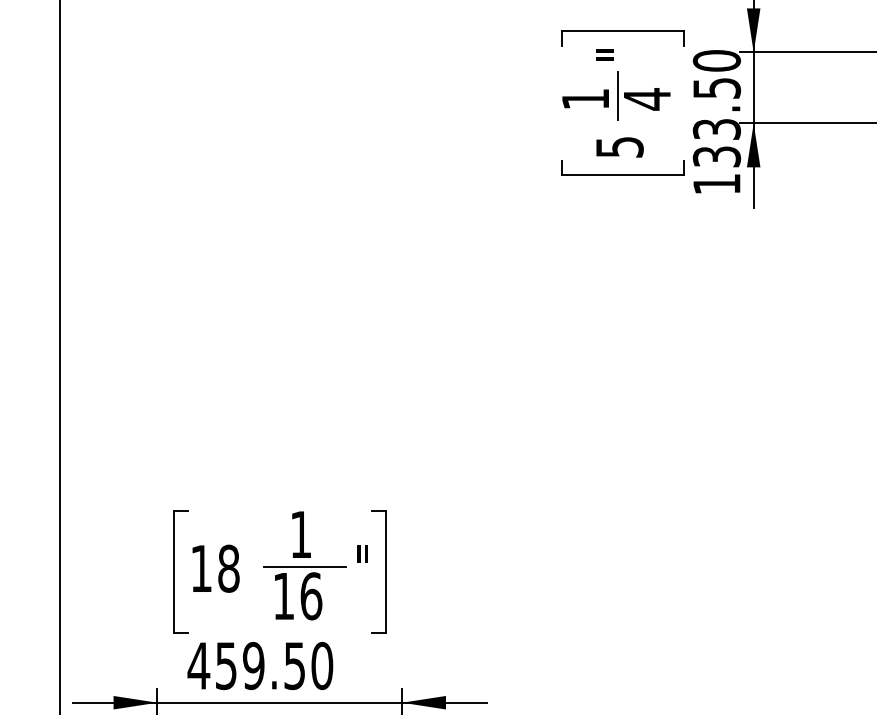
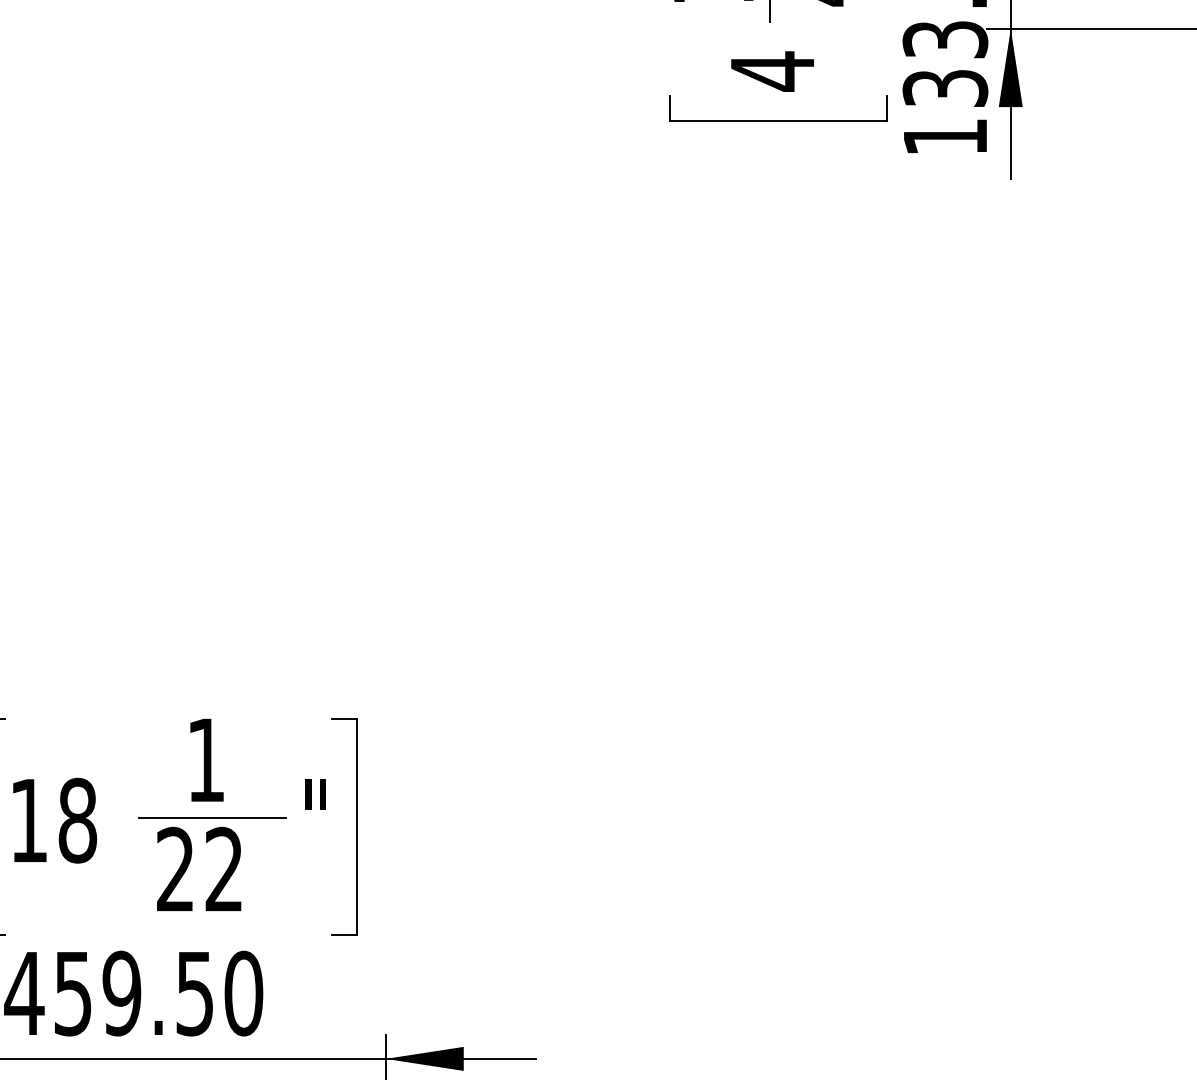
text: (619, 147) -> (772, 71), 5 -> 4
text: (297, 596) -> (199, 870), 16 -> 22

